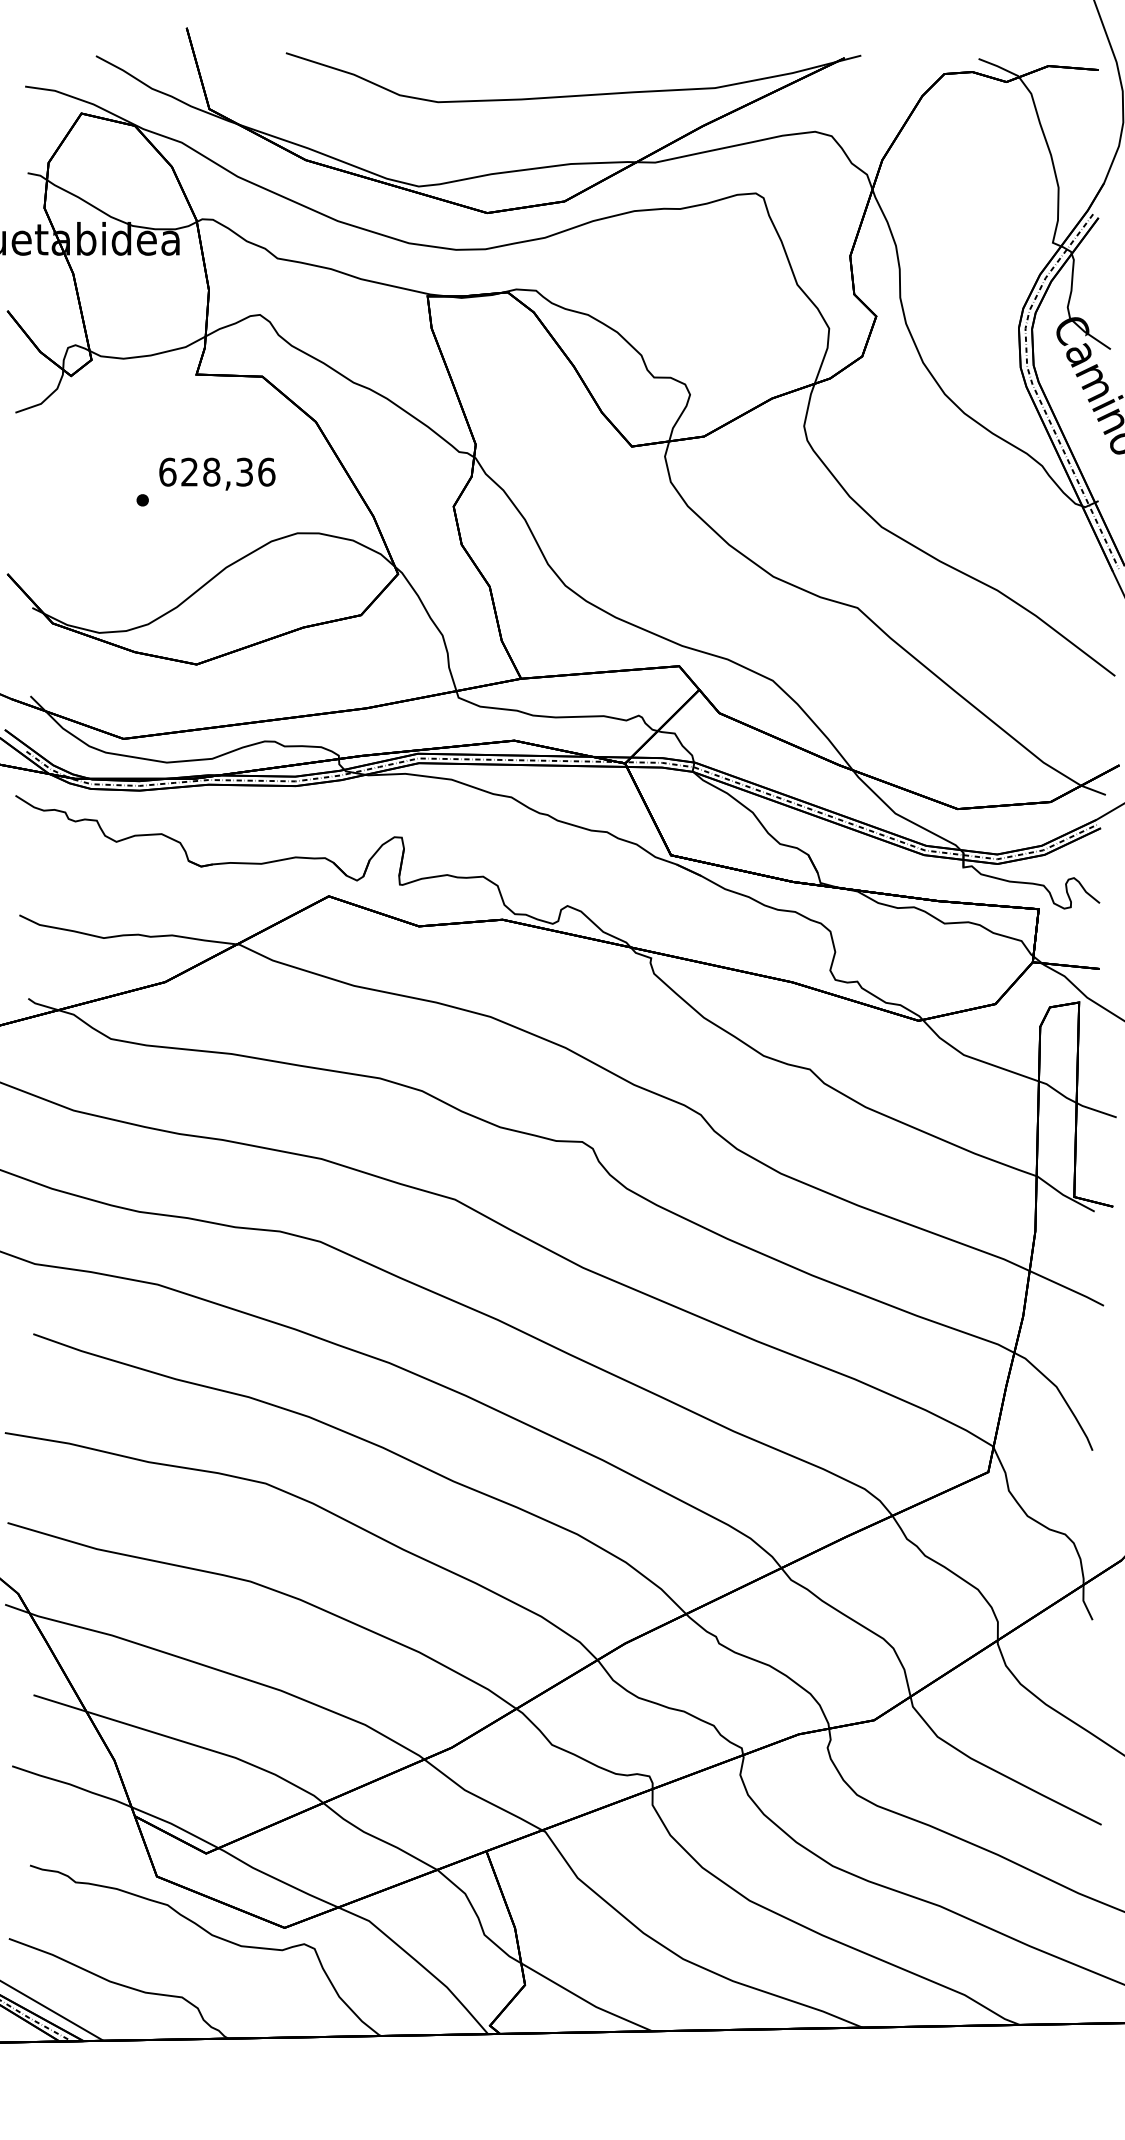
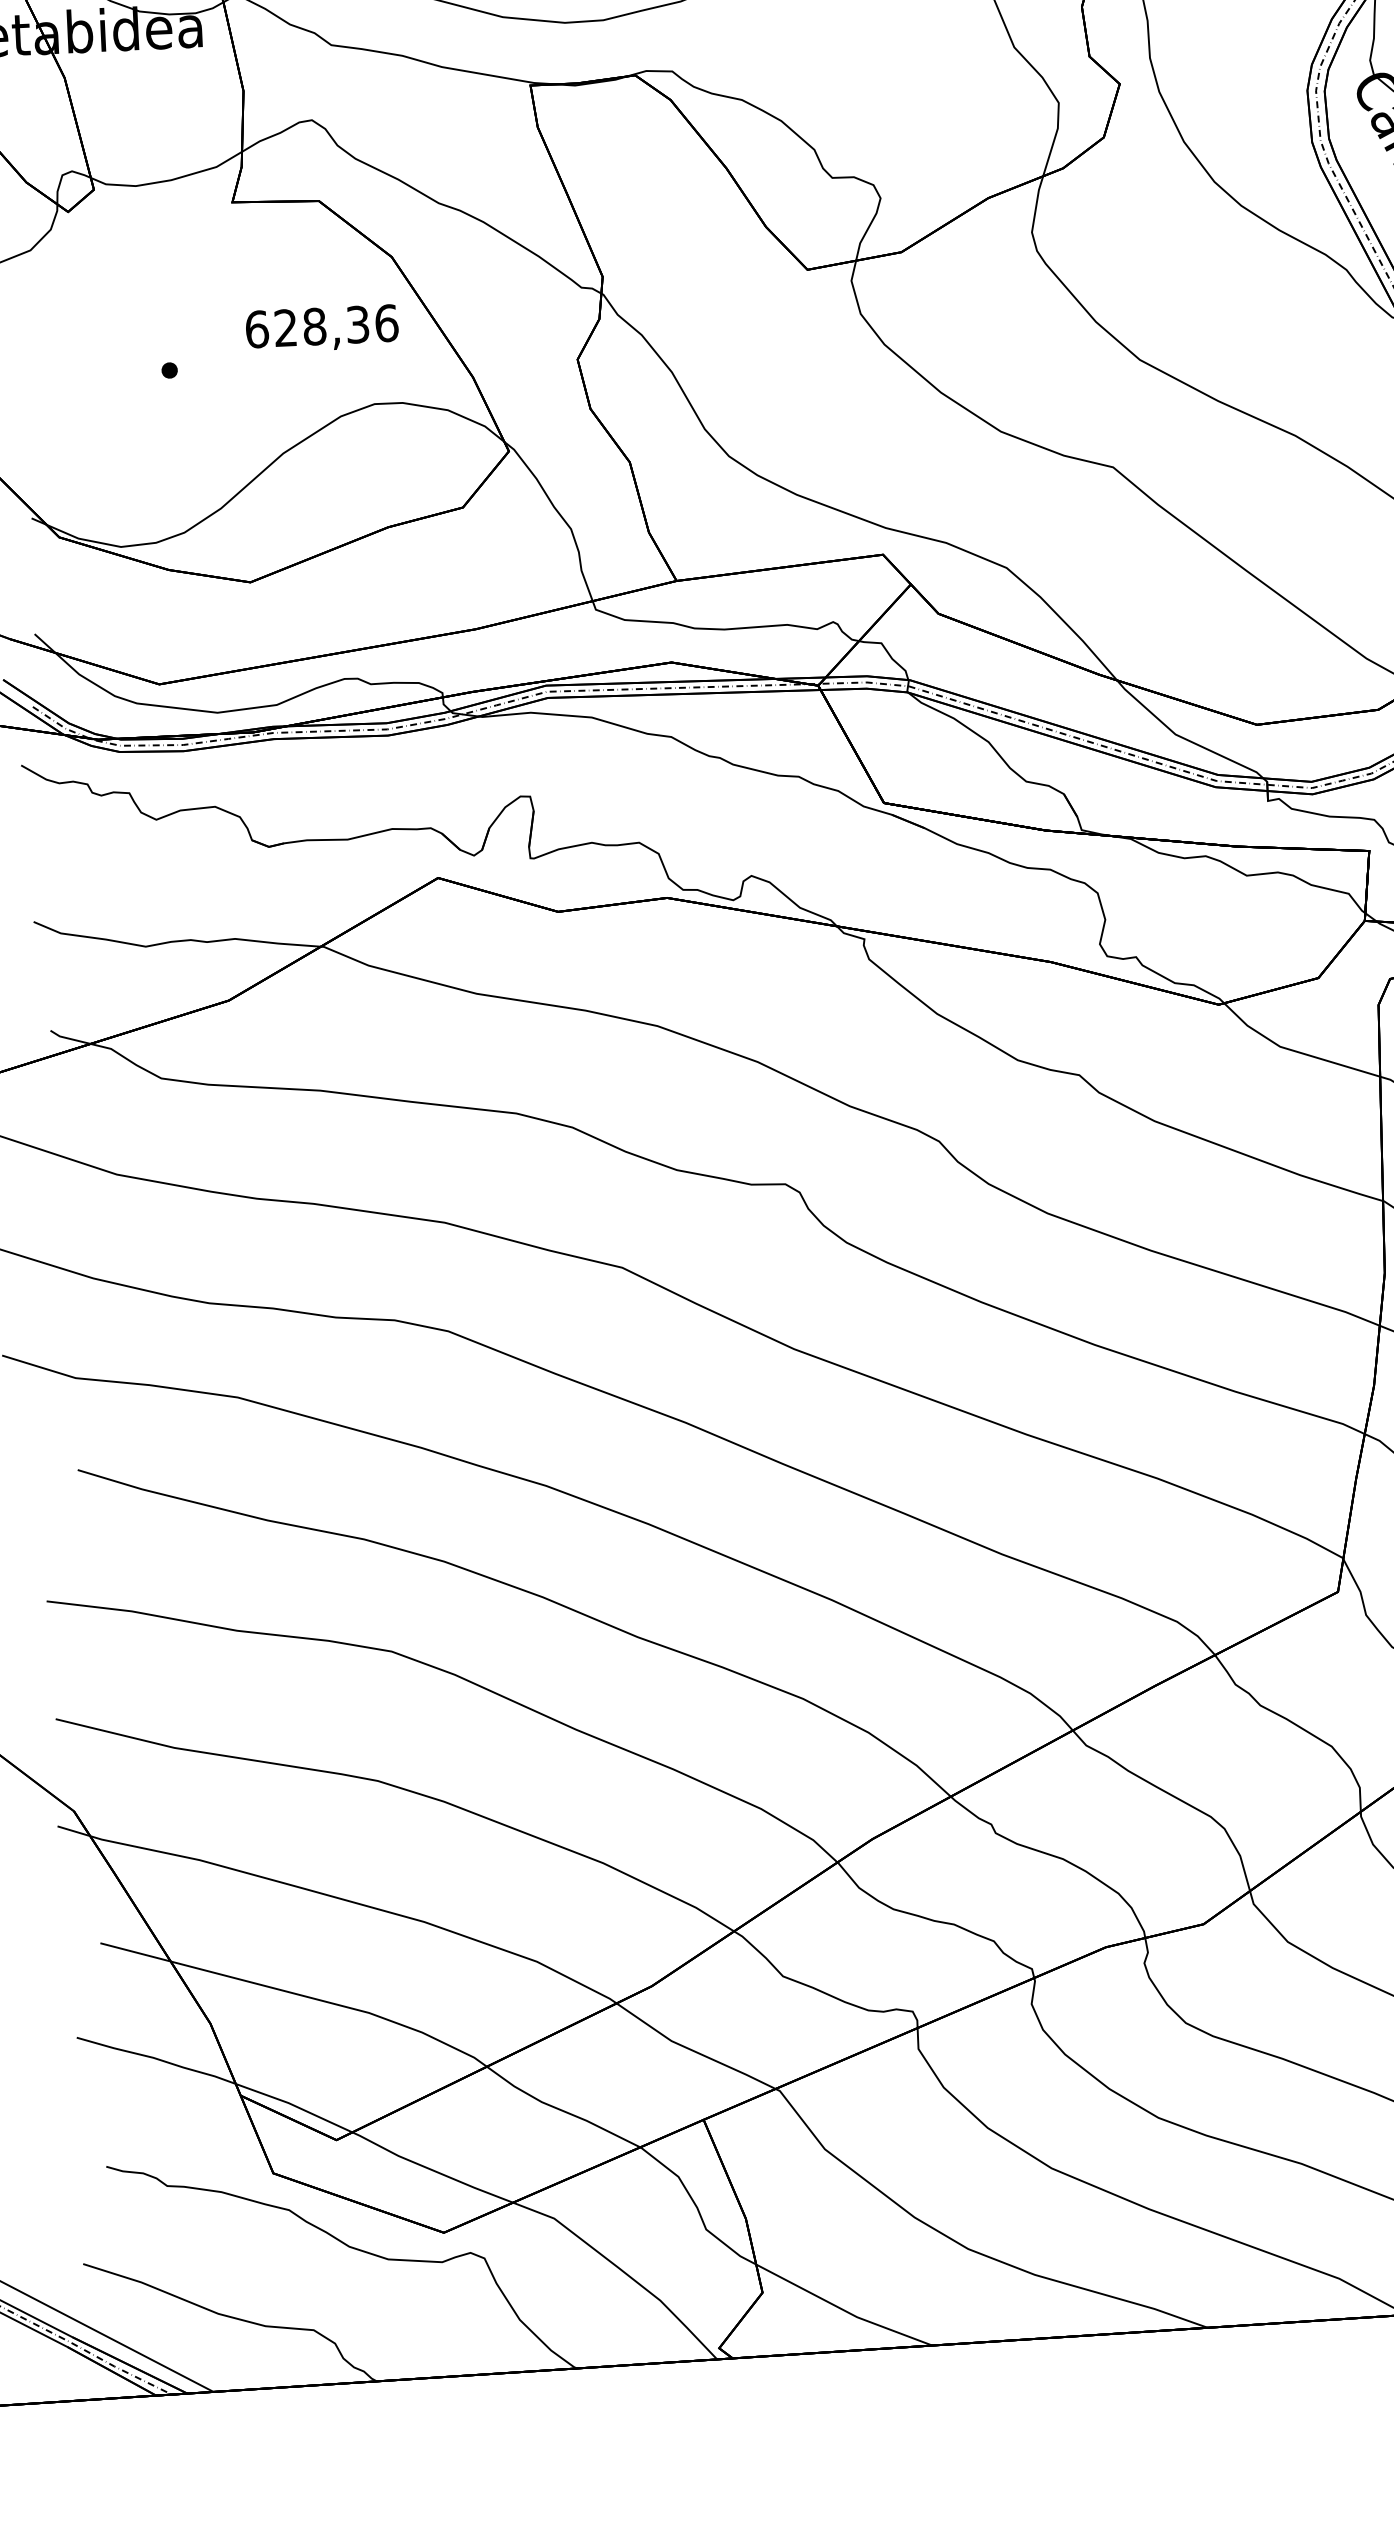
text: (217, 473) -> (322, 328), moved

